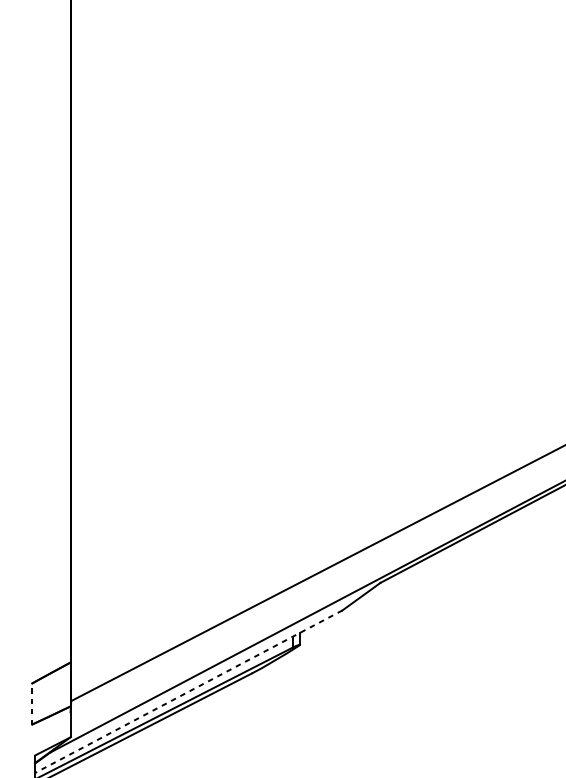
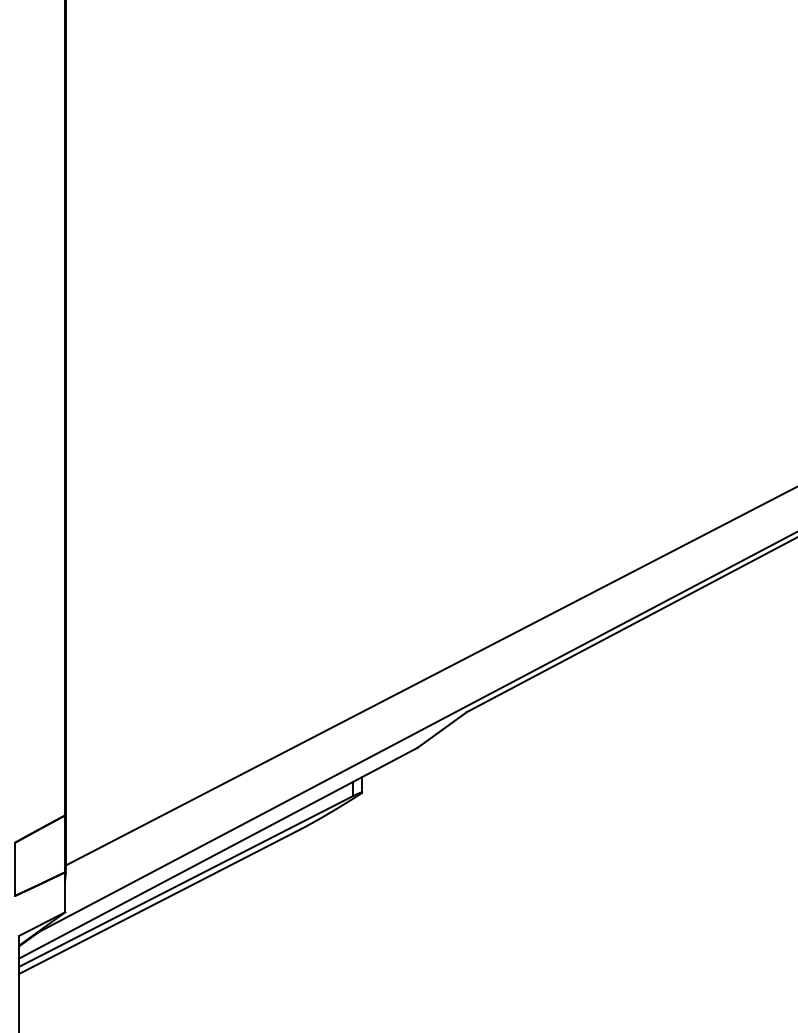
line: (188, 691) -> (217, 853), dashed -> solid
line: (31, 704) -> (14, 869), dashed -> solid

